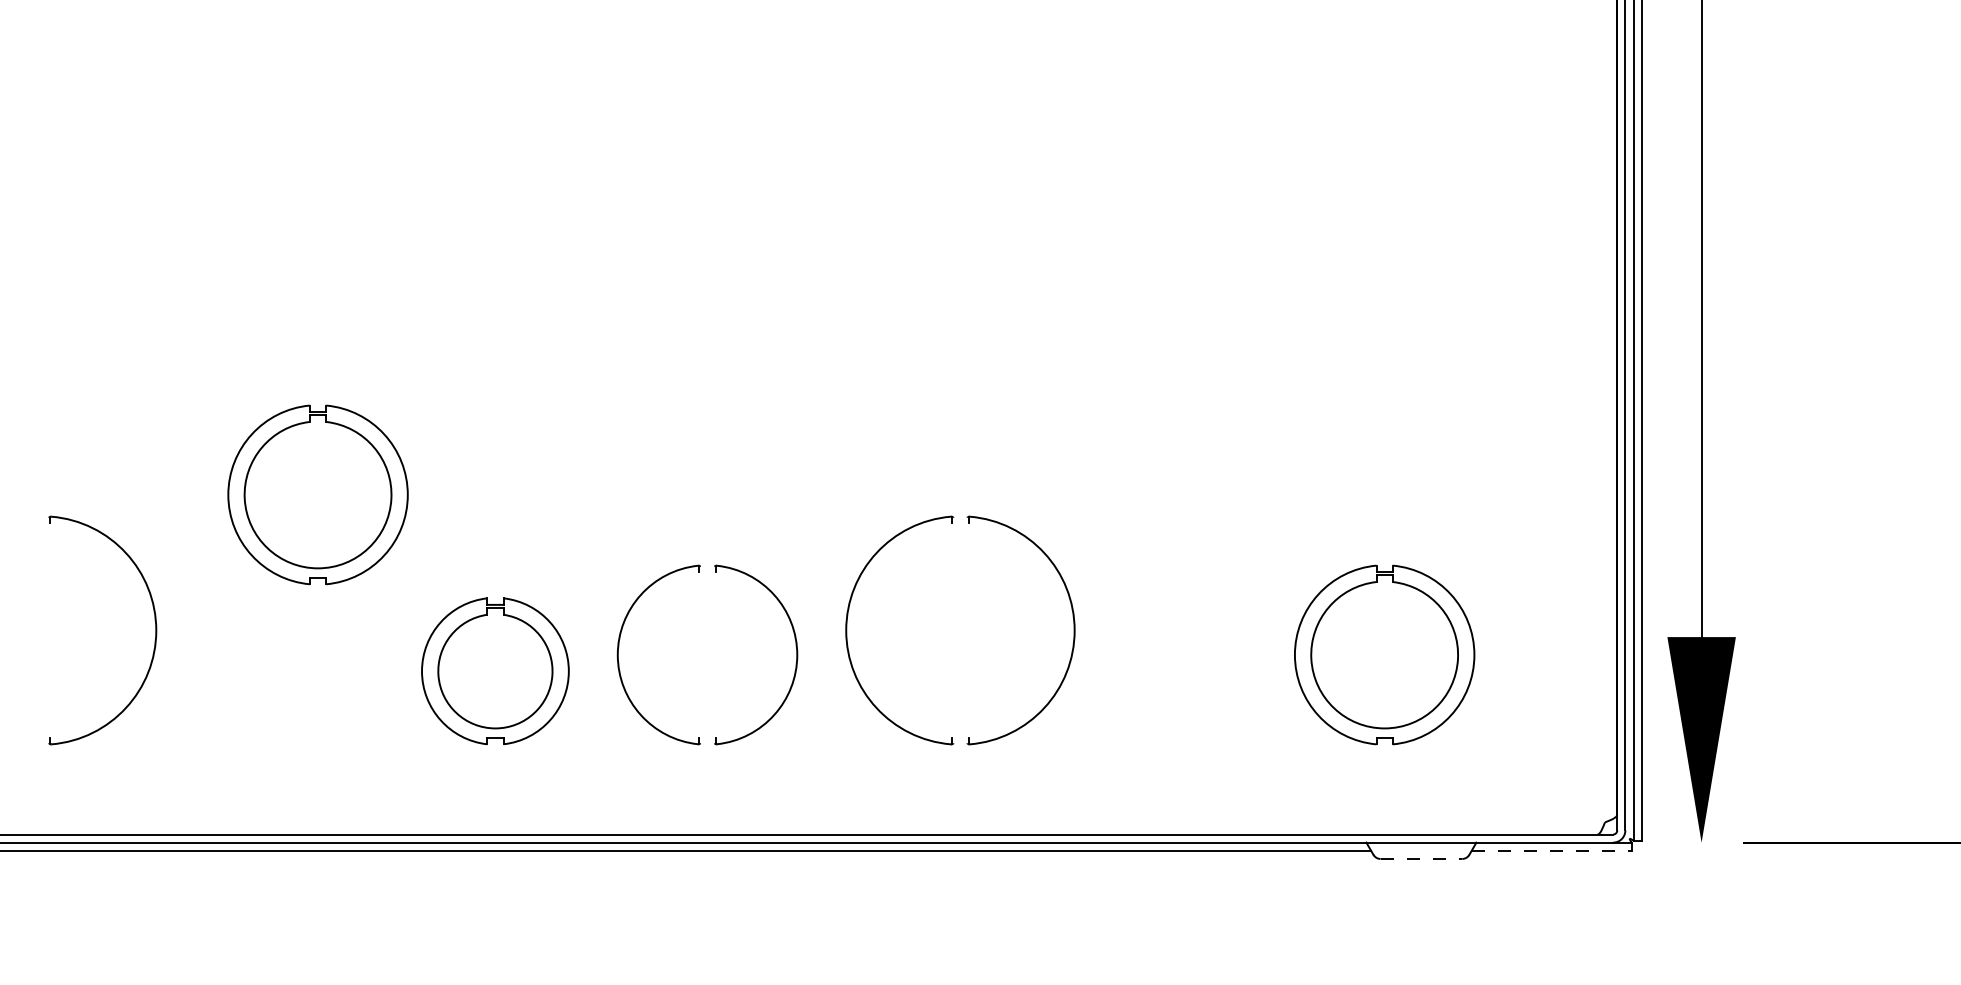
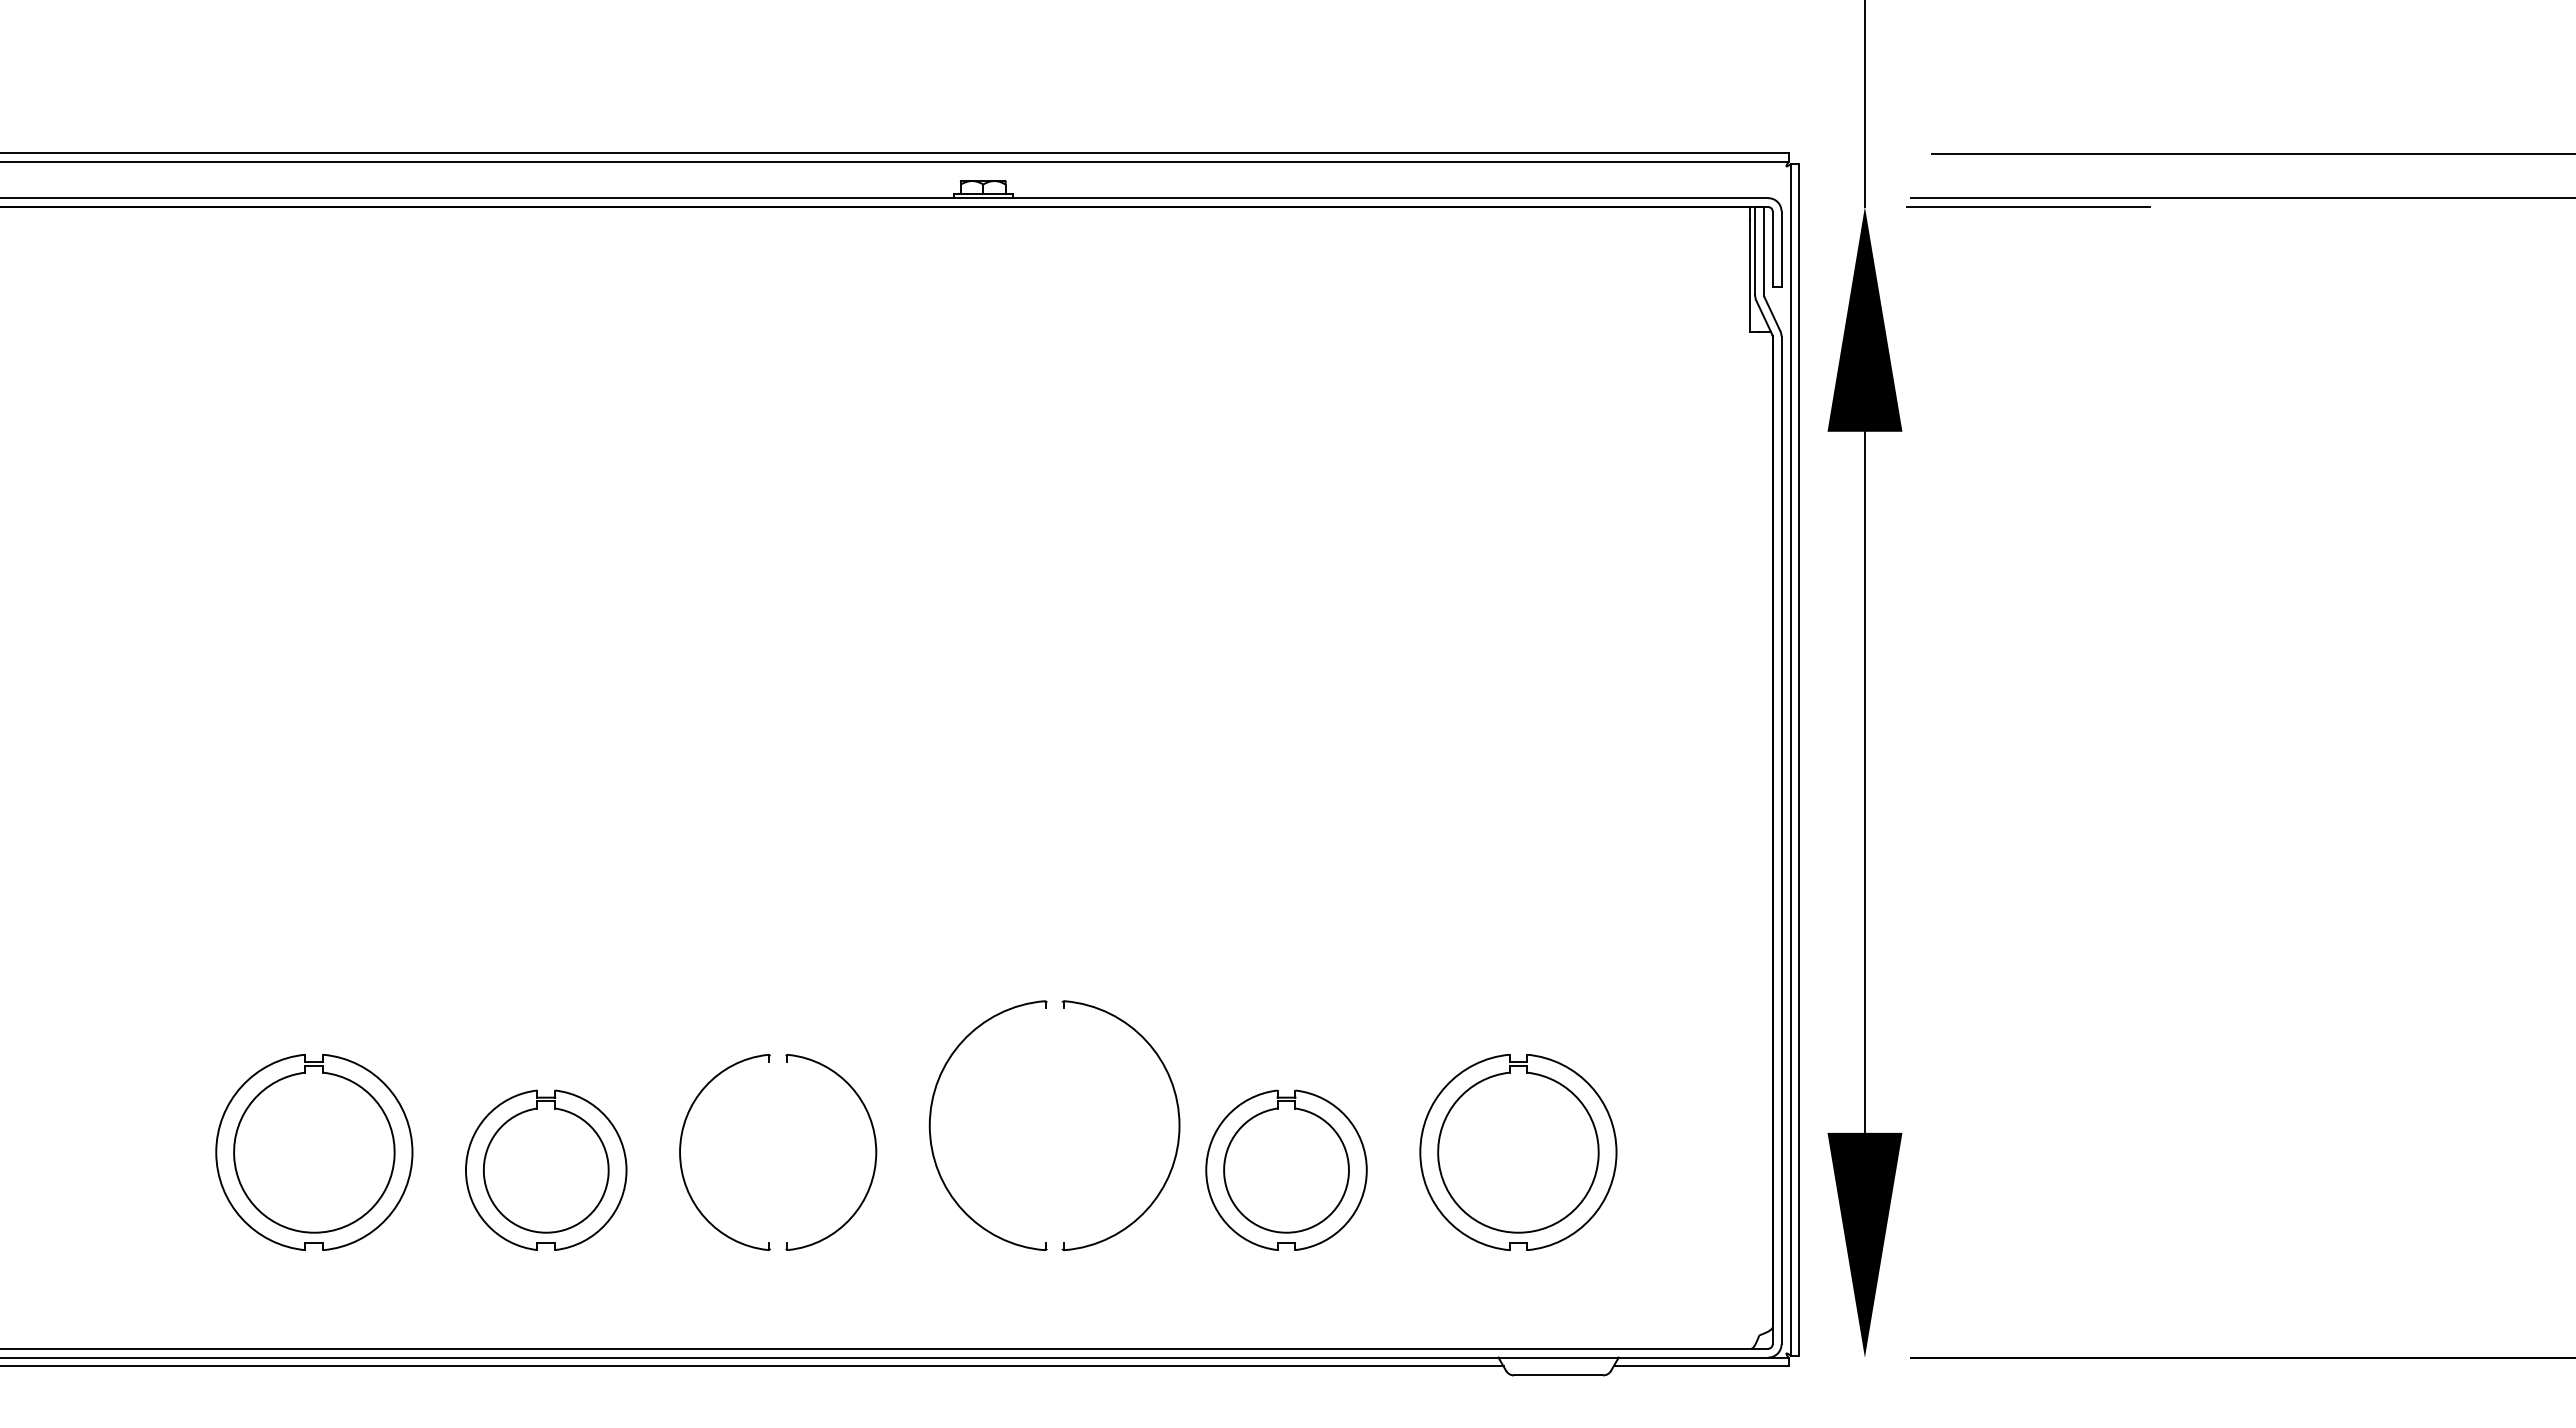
part: (318, 494) -> (314, 1152), moved
part: (155, 630) -> (174, 1125), removed
part: (1172, 670) -> (1286, 1169), added
line: (1552, 850) -> (1701, 1366), dashed -> solid
line: (1421, 859) -> (1558, 1375), dashed -> solid

